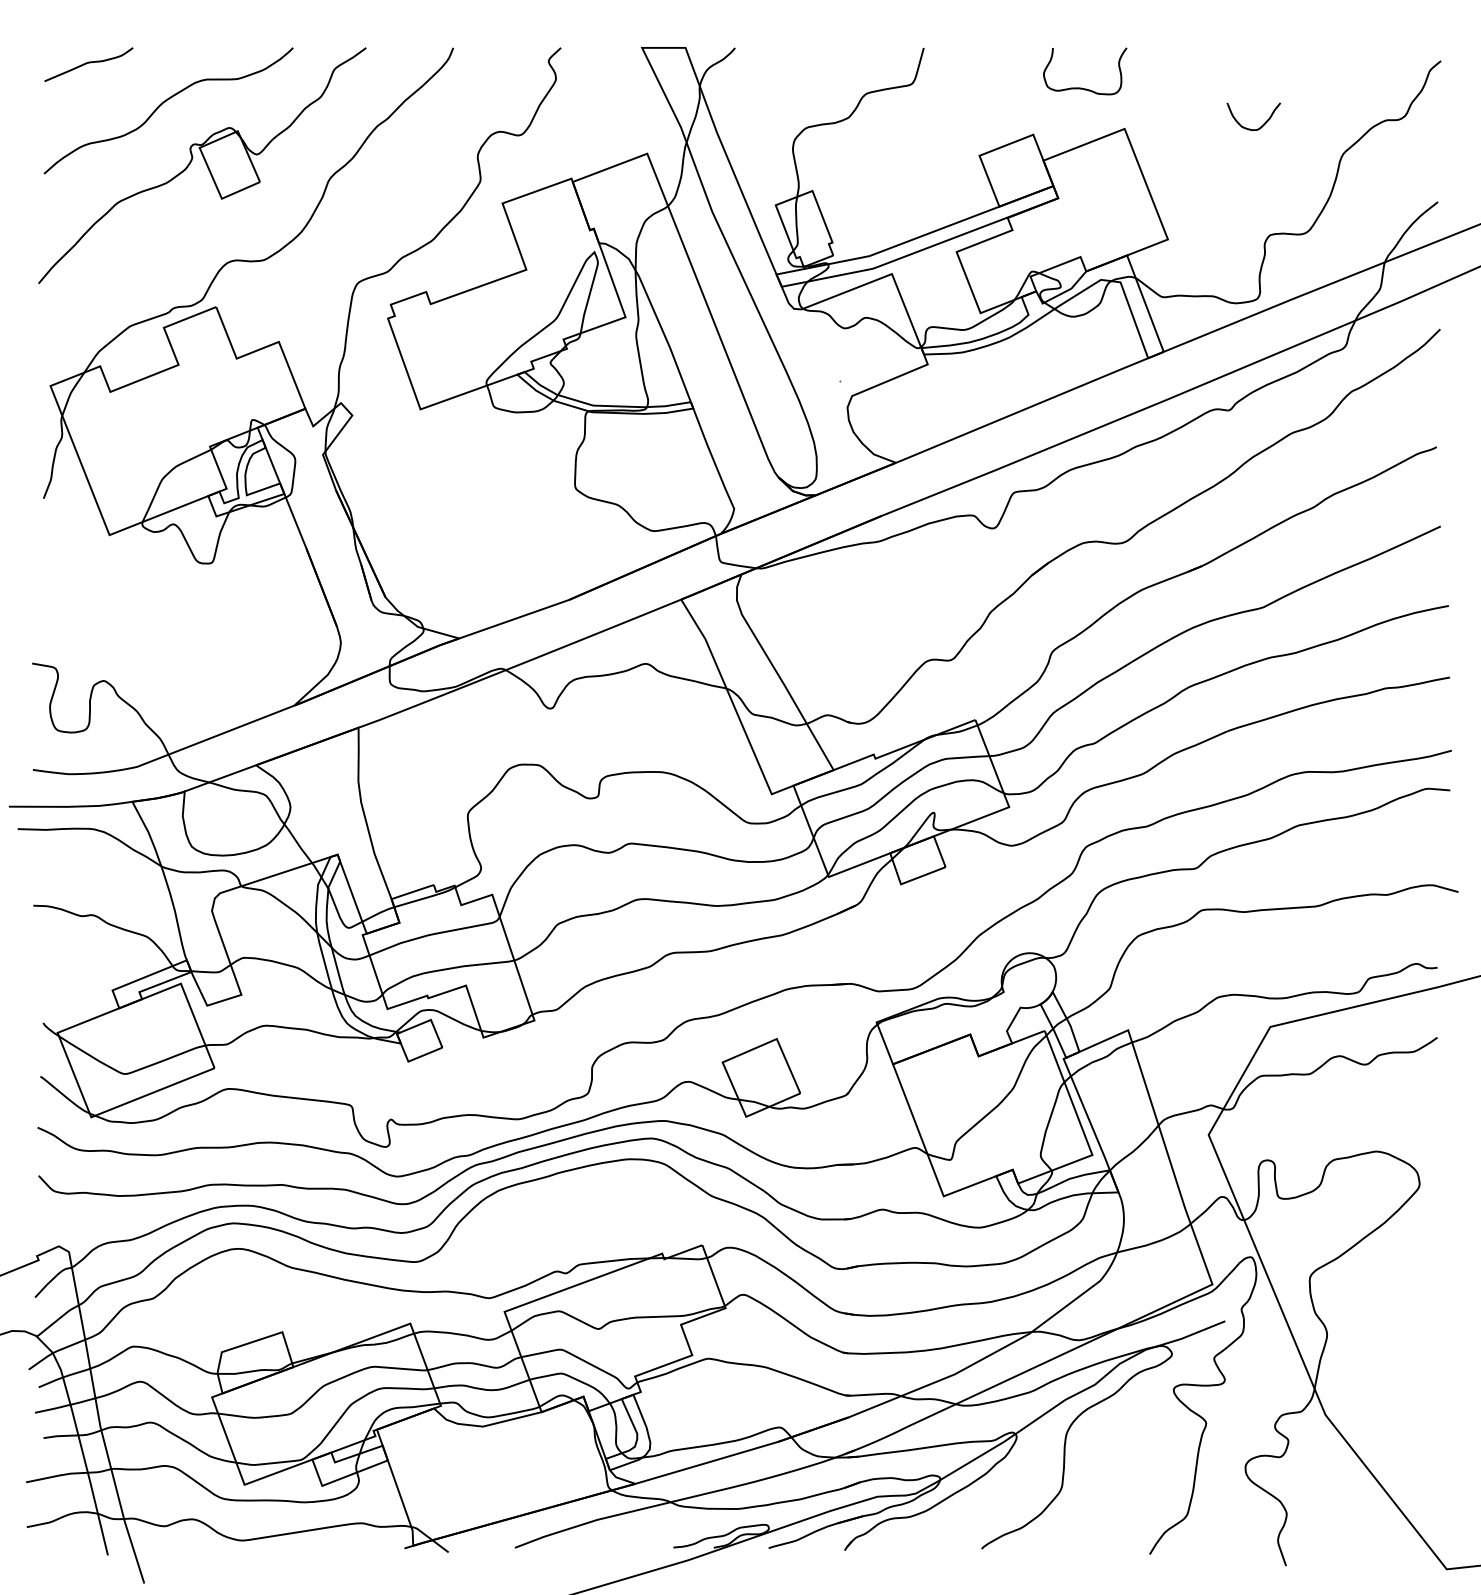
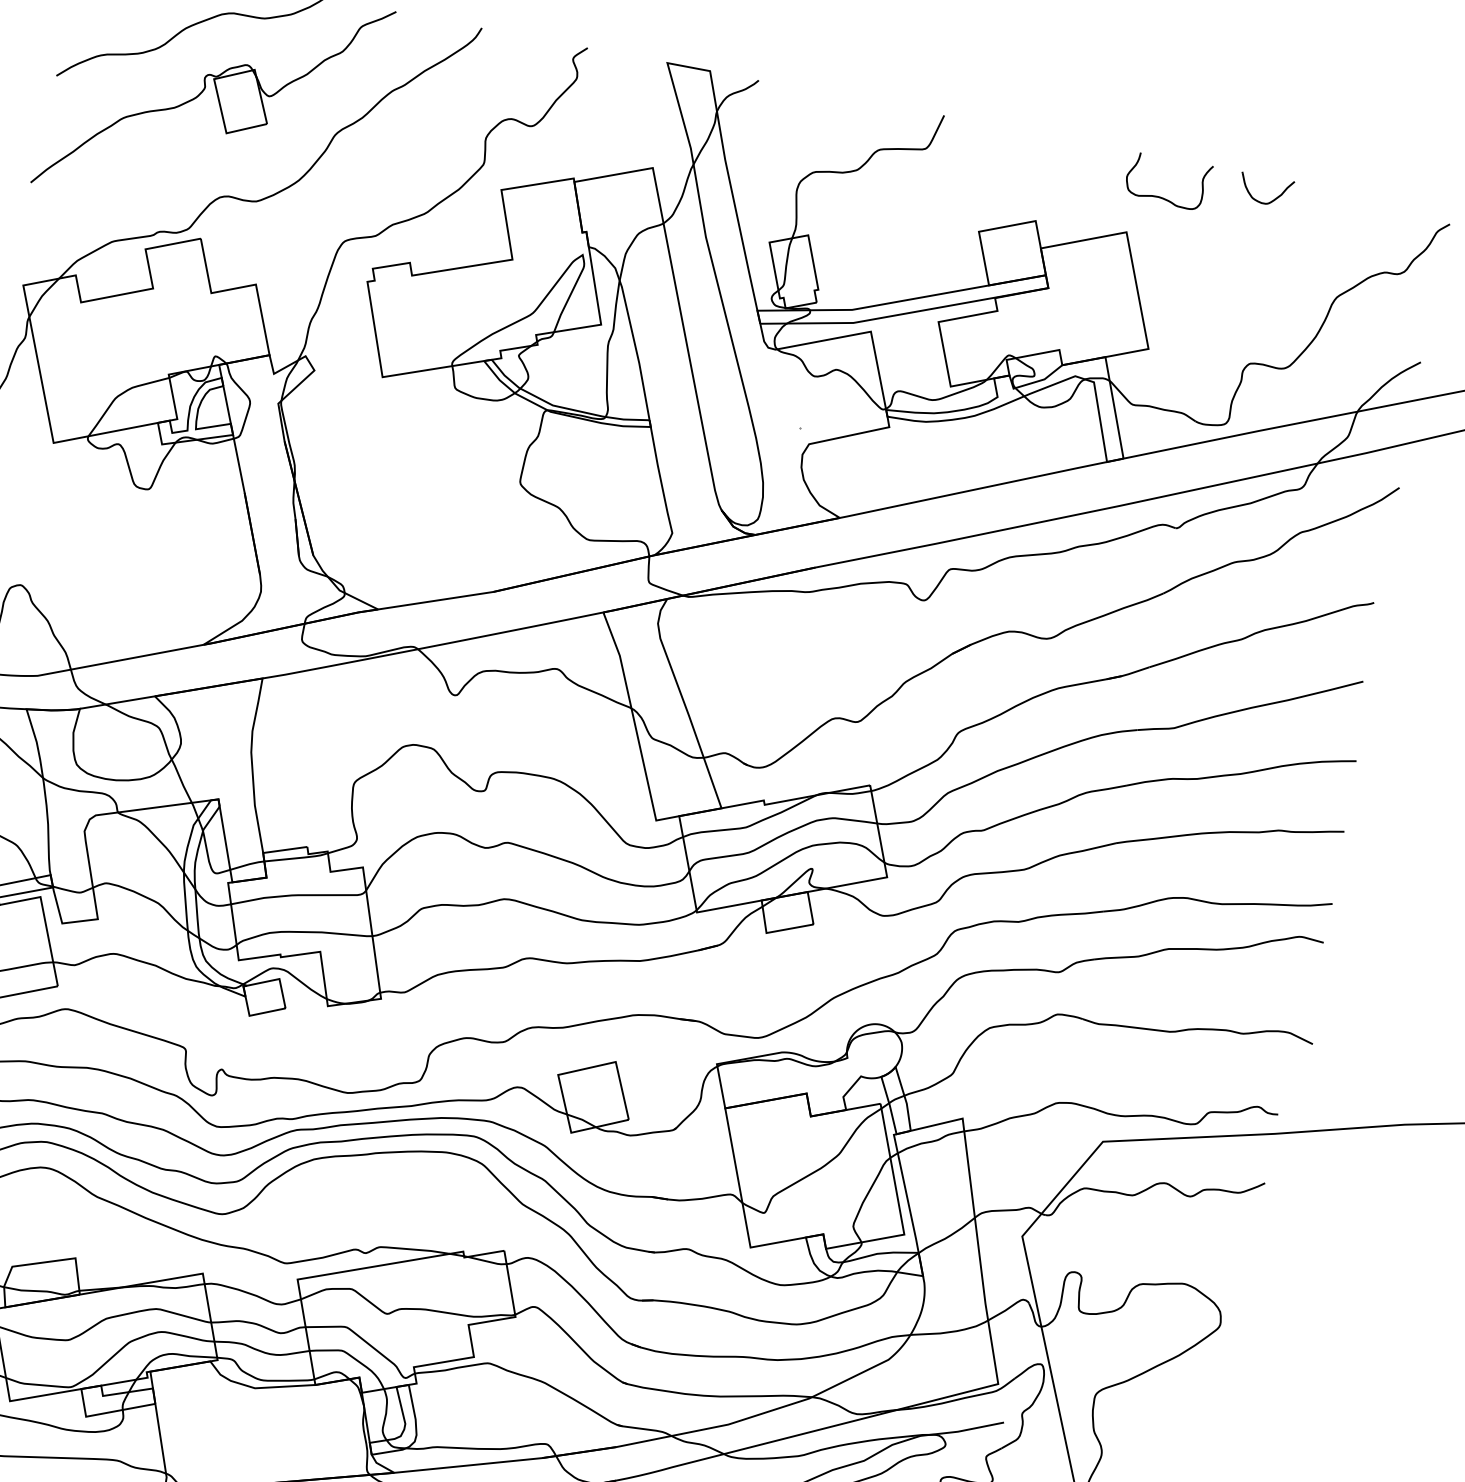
curve: (1082, 87) -> (1162, 196), moved
part: (1262, 124) -> (1273, 199), moved

